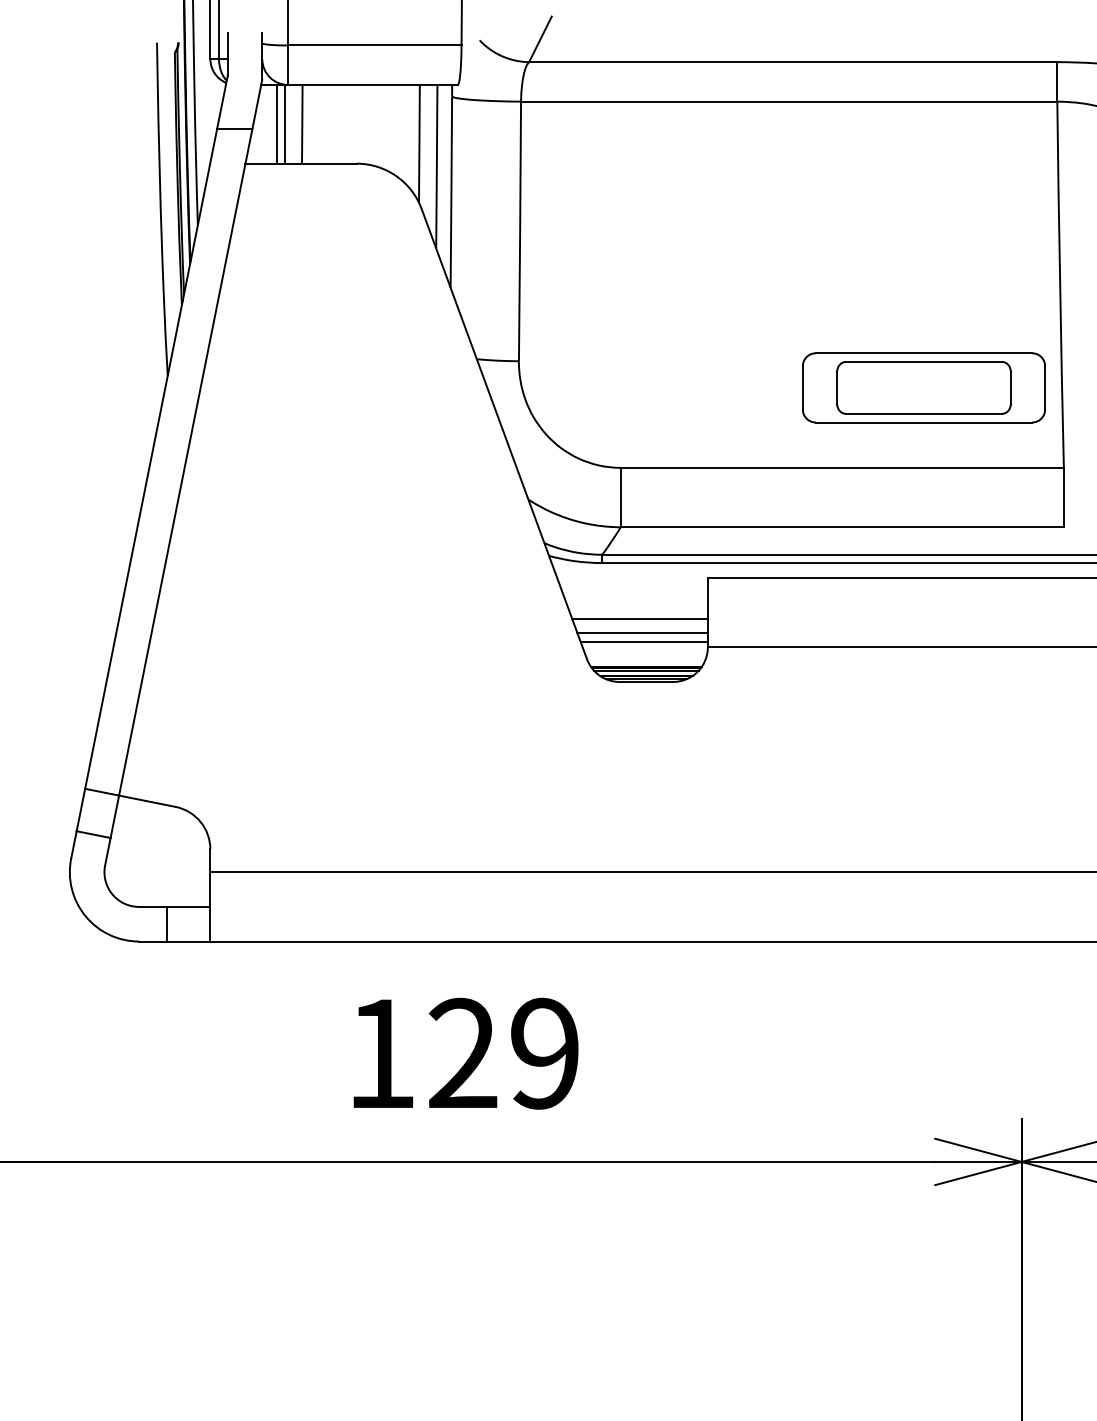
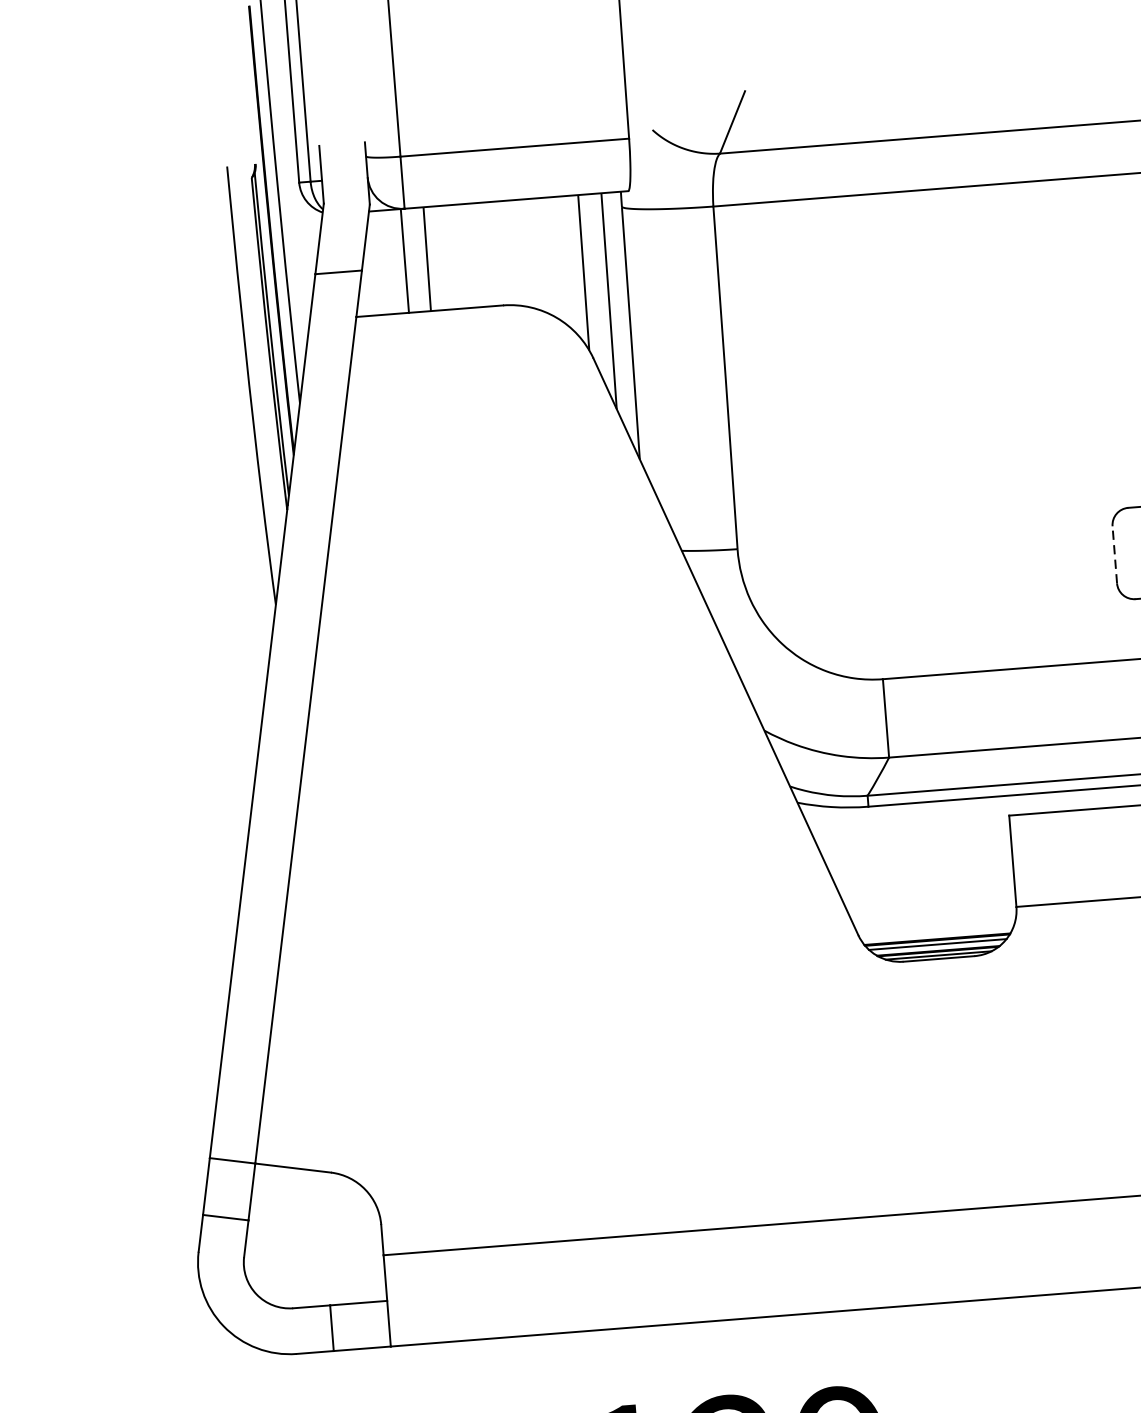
line: (276, 123) -> (393, 260), removed
line: (802, 387) -> (1114, 554), solid -> dashed
line: (639, 619) -> (923, 877), removed
line: (642, 632) -> (928, 894), removed
line: (643, 641) -> (930, 905), removed

